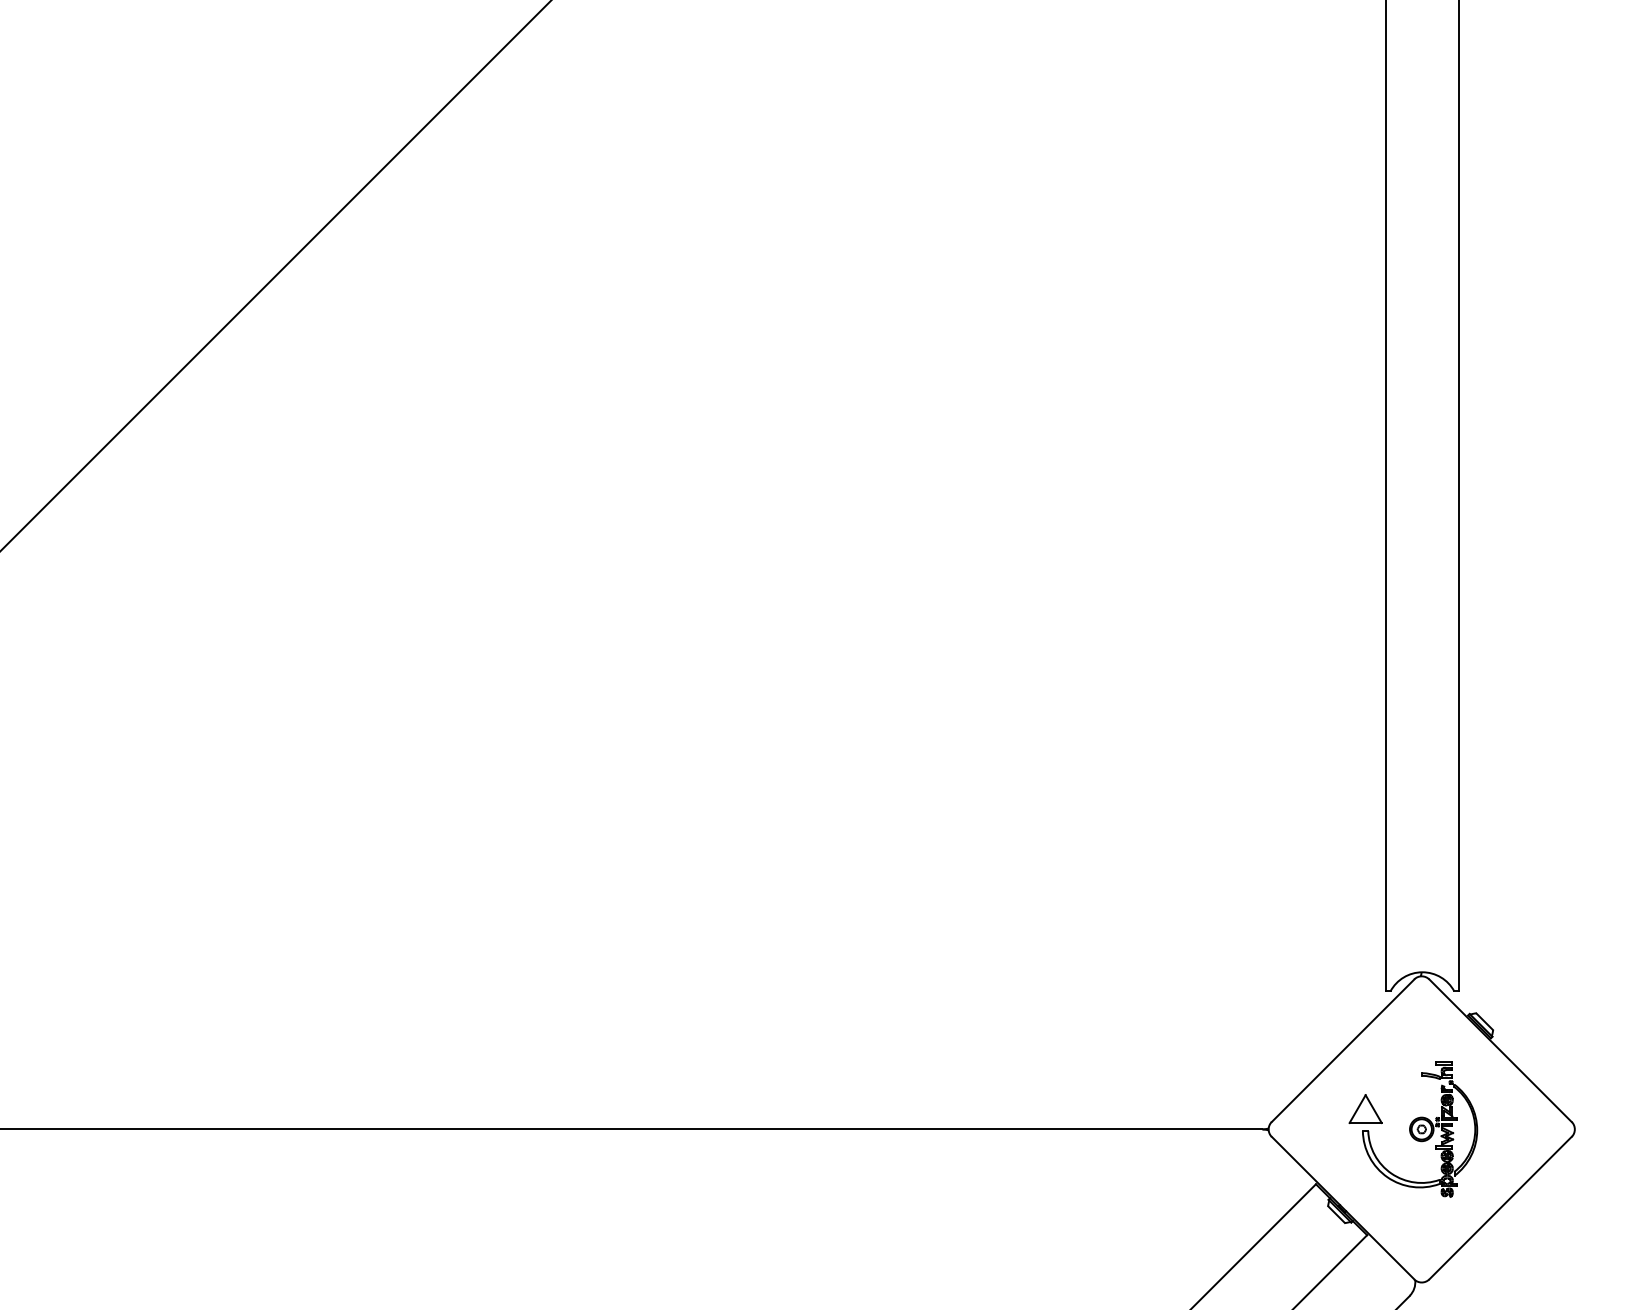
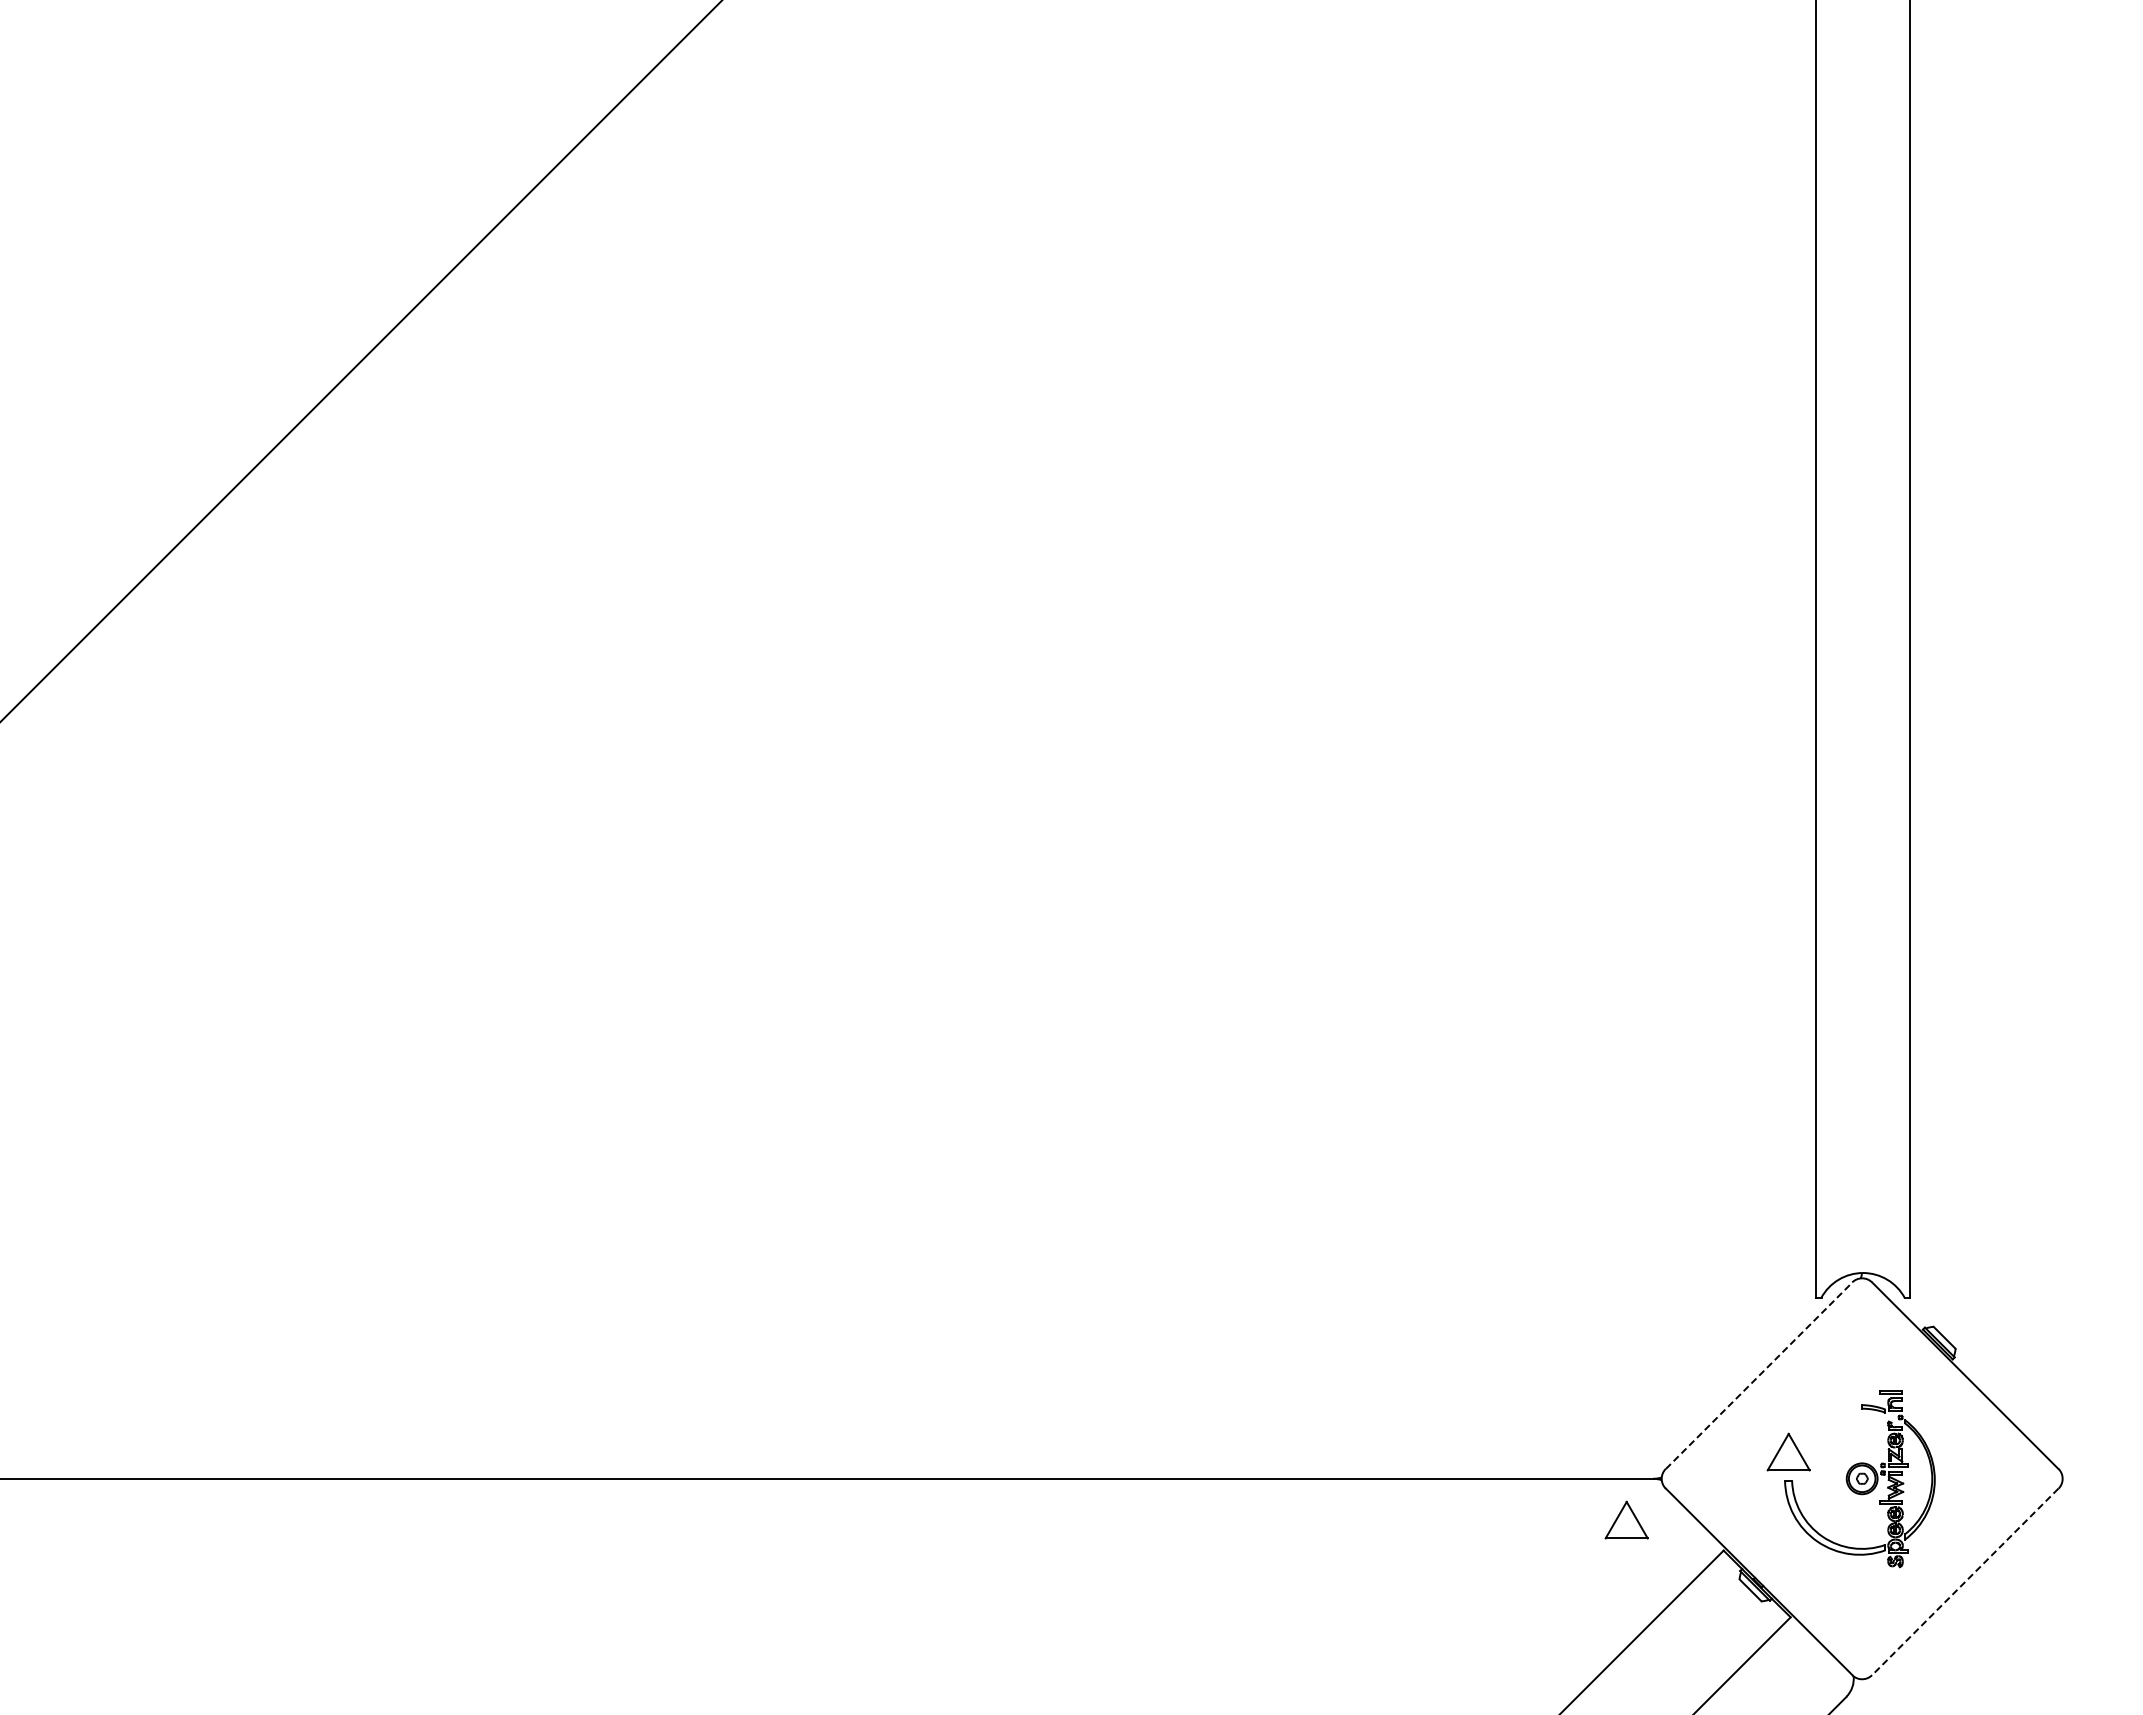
line: (1343, 1050) -> (1759, 1375), solid -> dashed
part: (1241, 1160) -> (1626, 1519), added
line: (1500, 1207) -> (1965, 1581), solid -> dashed

